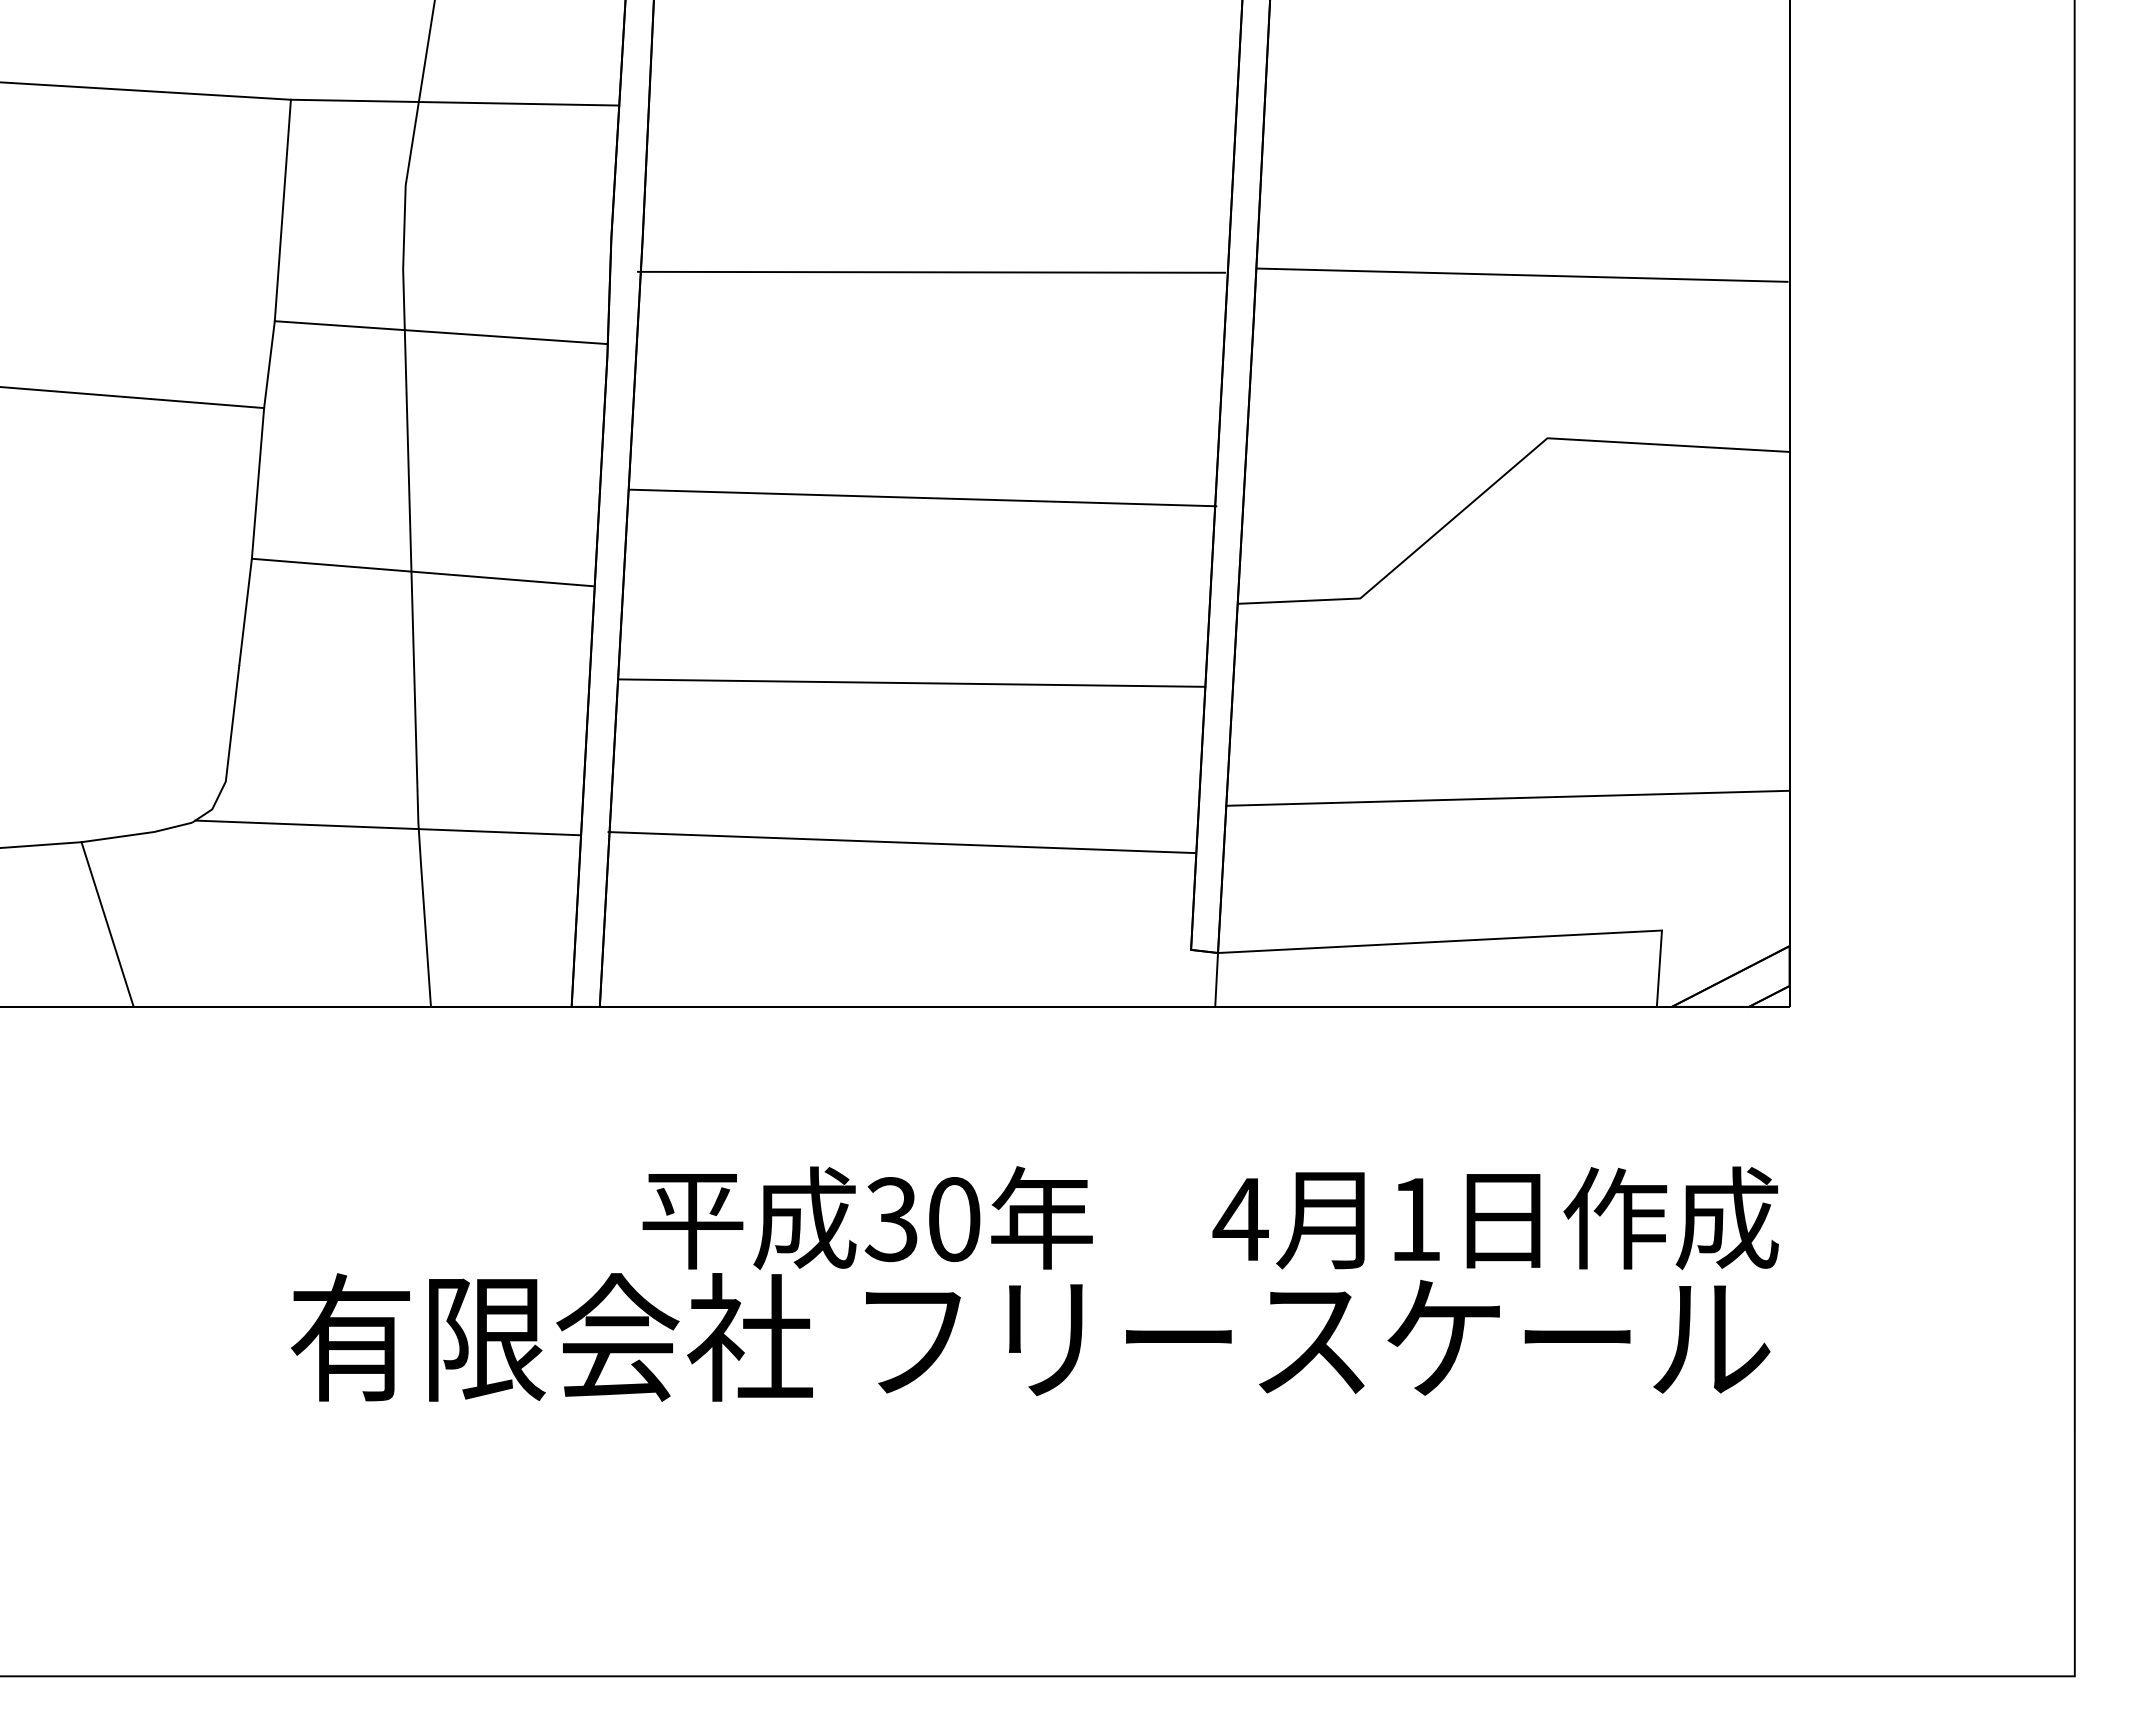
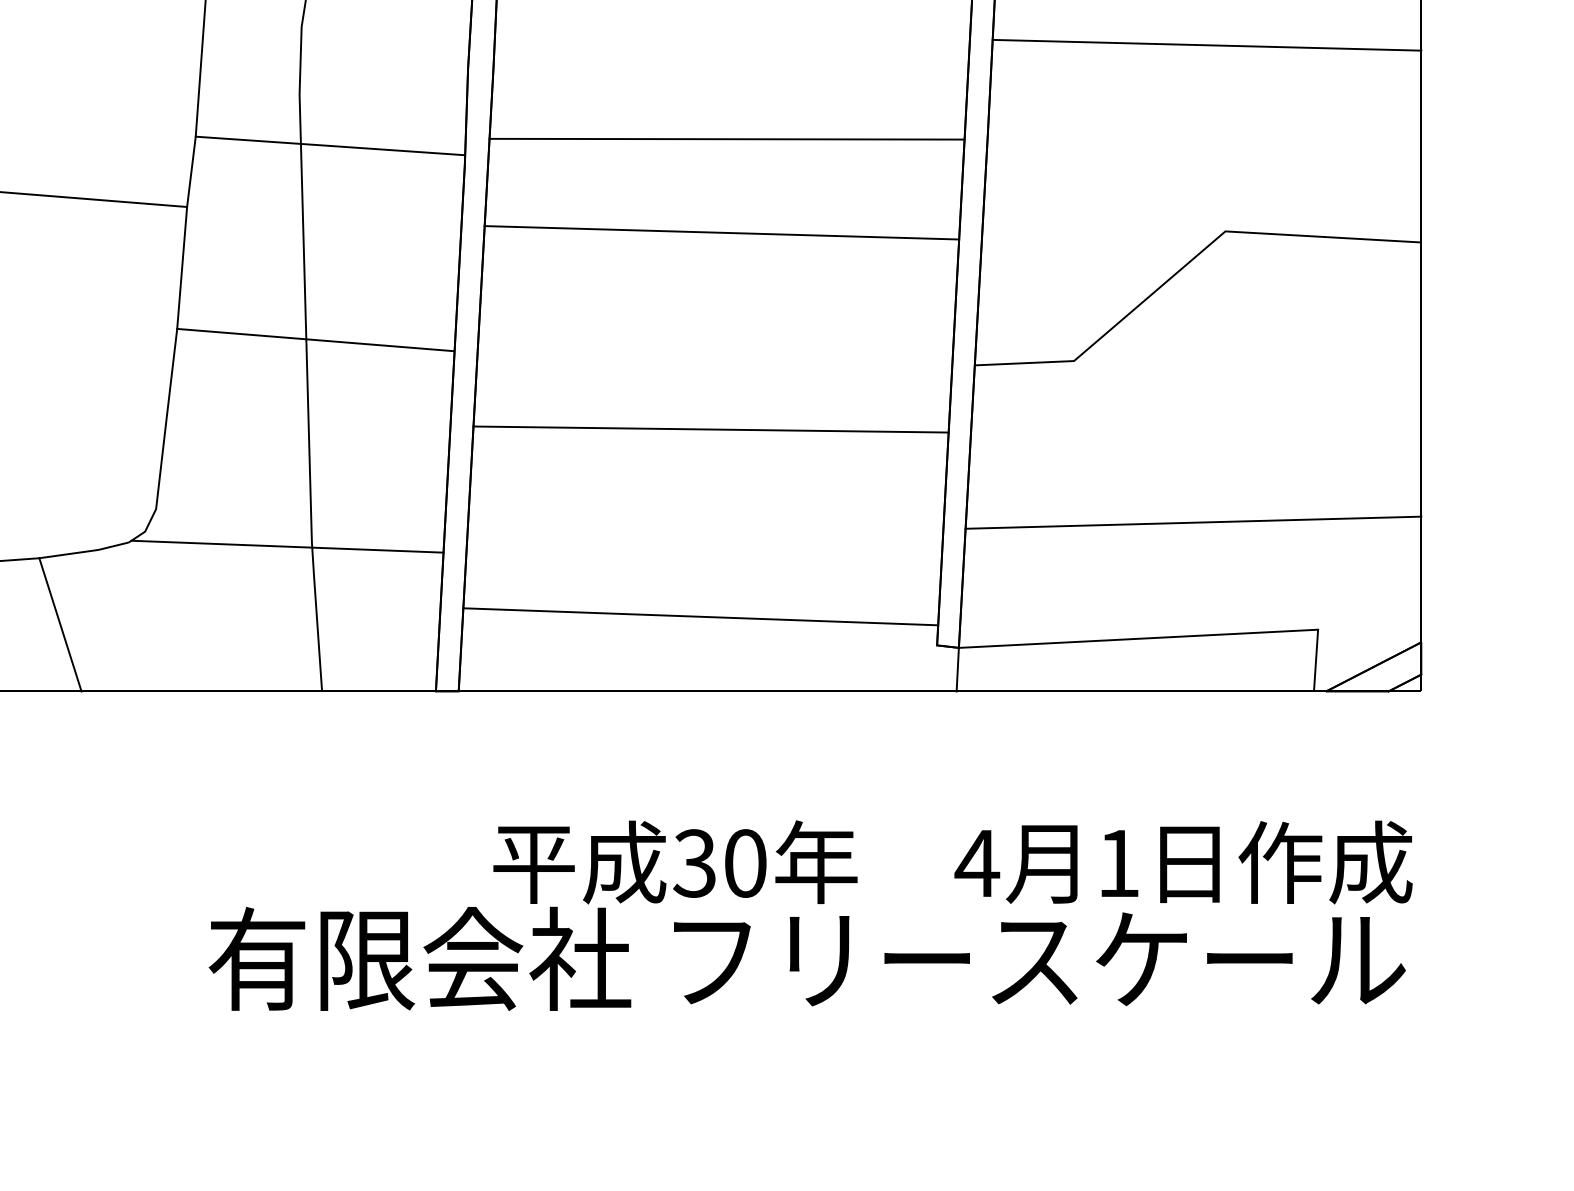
line: (931, 271) -> (727, 138), moved
line: (1522, 274) -> (1206, 44), moved
line: (922, 497) -> (721, 232), moved
line: (901, 842) -> (700, 616), moved

